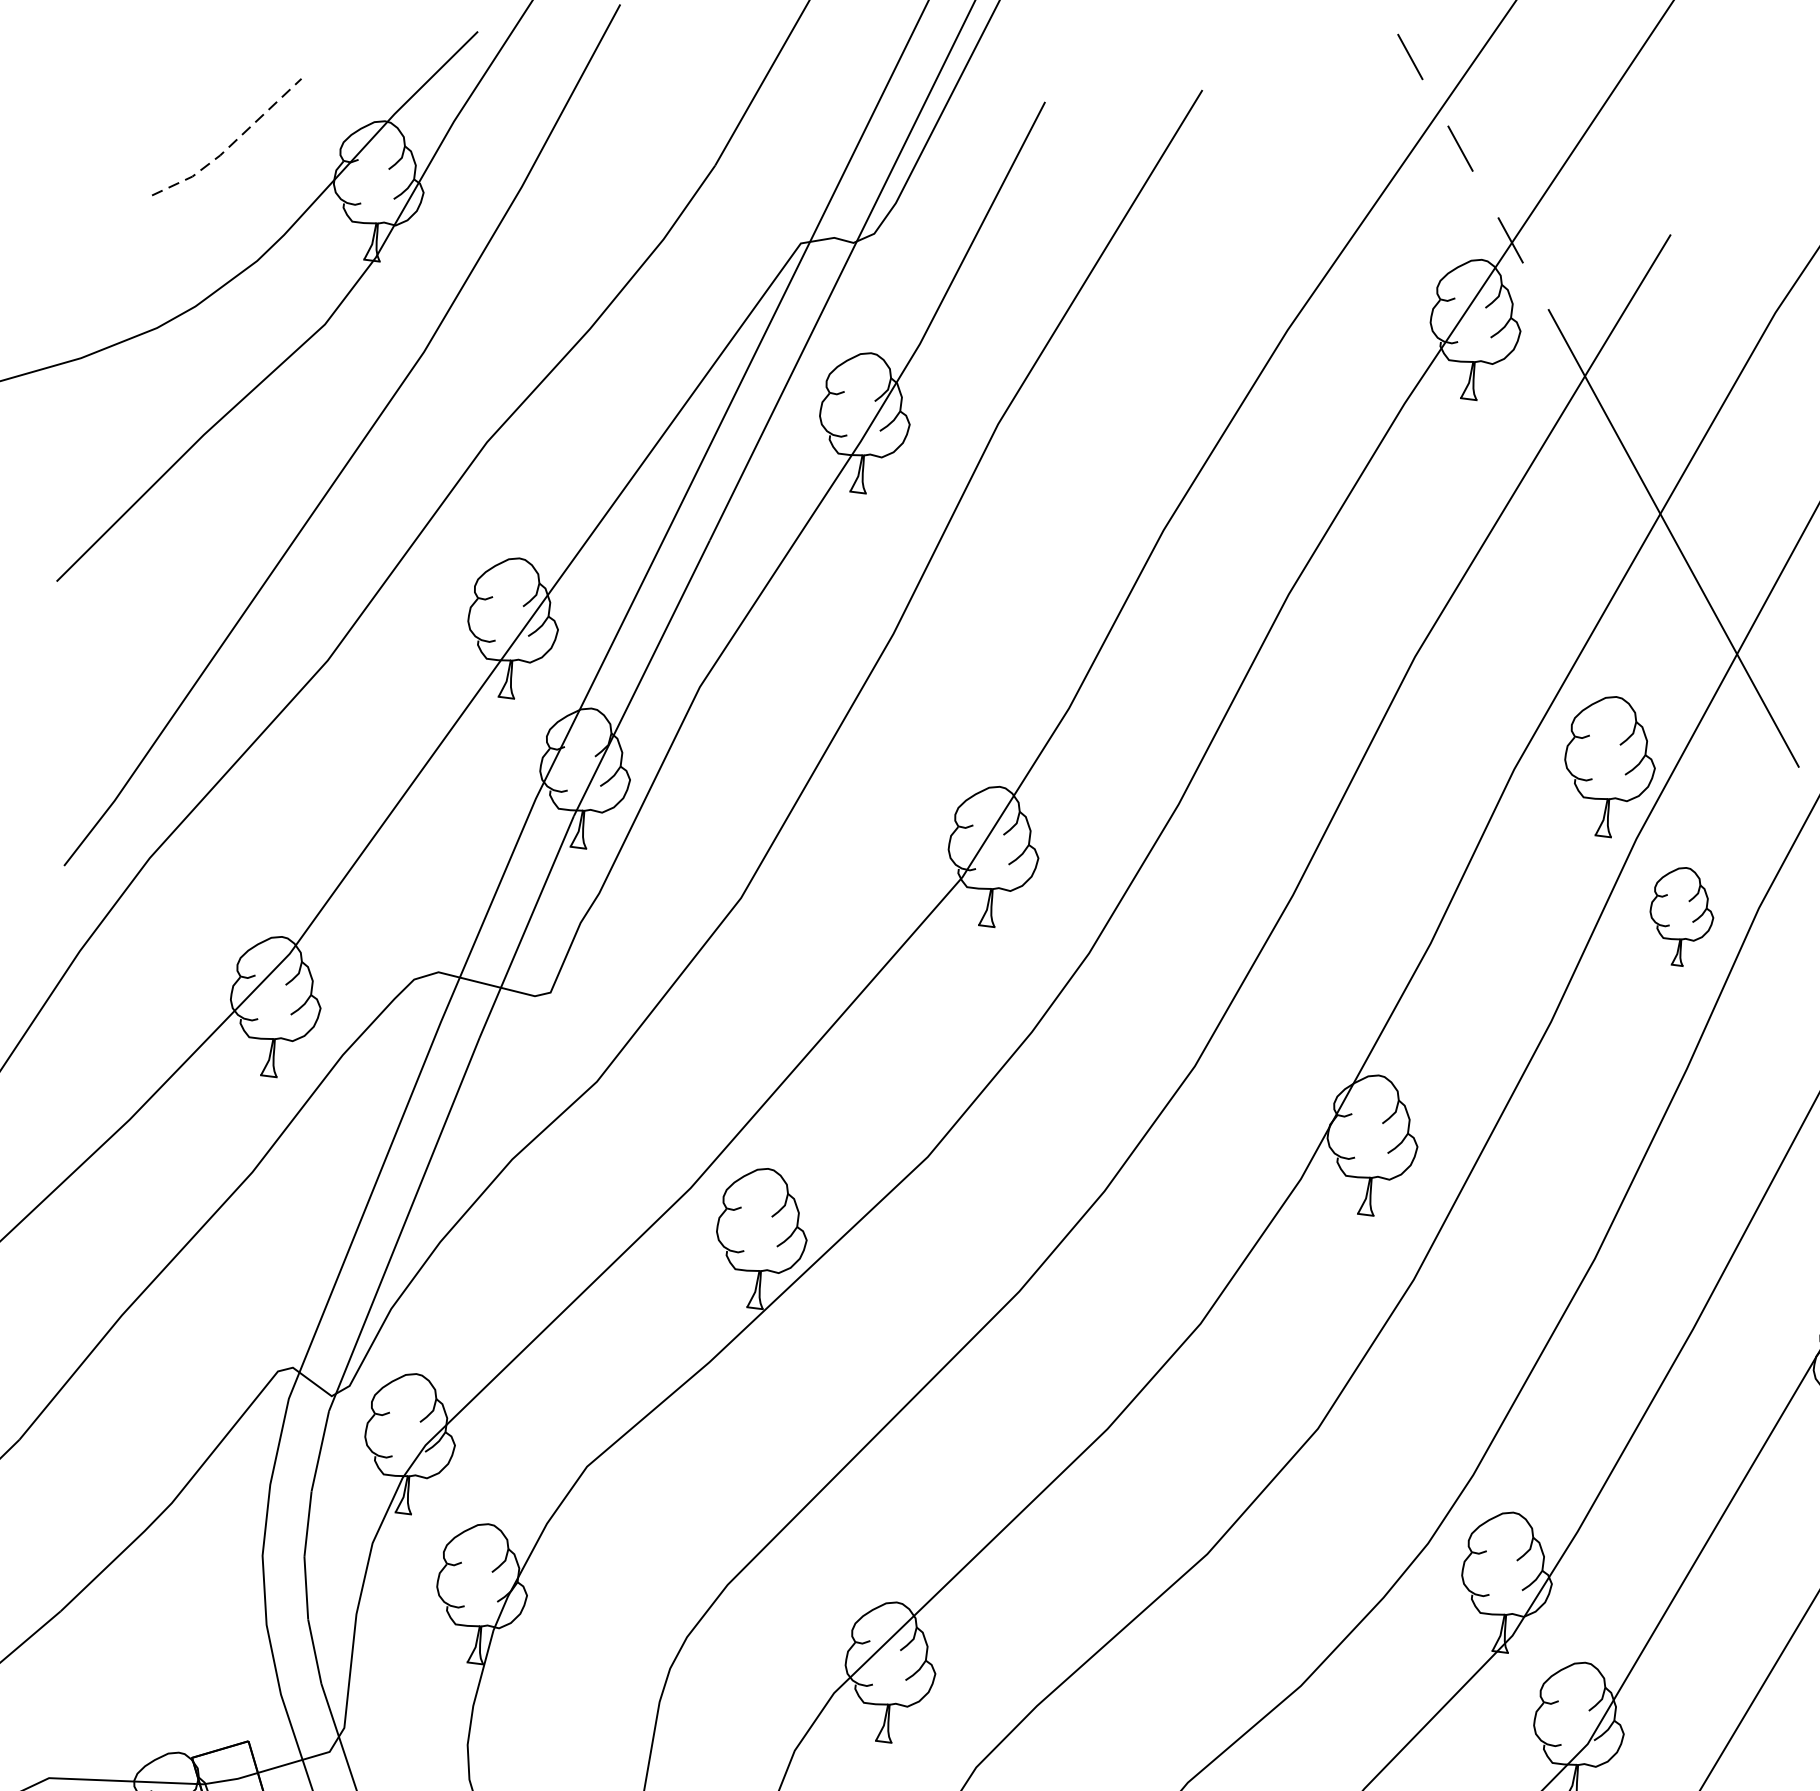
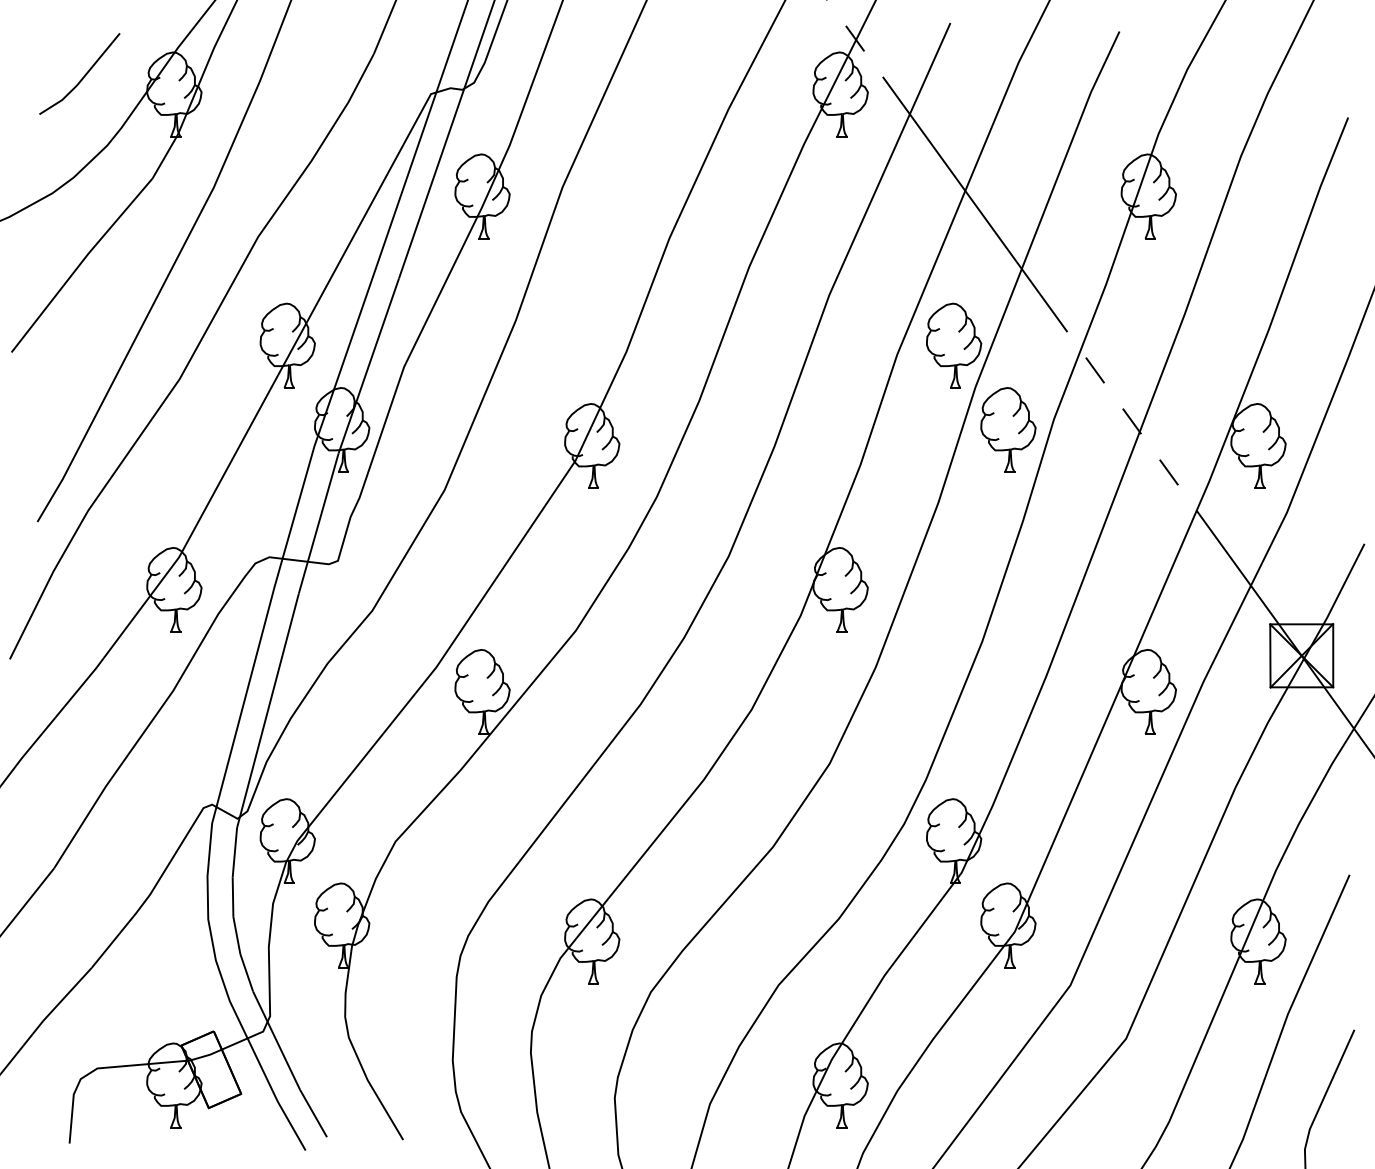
line: (230, 145) -> (82, 78), dashed -> solid
part: (1681, 915) -> (1008, 429), size x1.43

